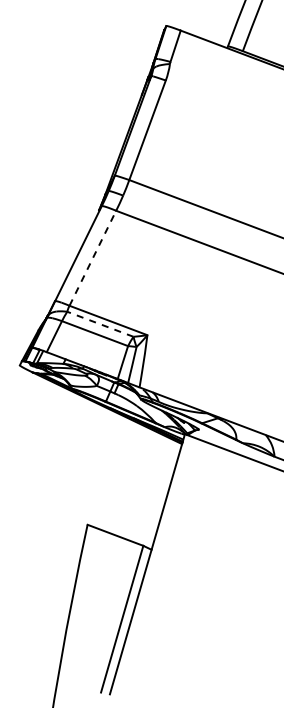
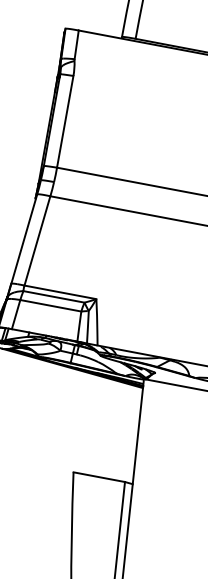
line: (92, 258) -> (37, 241), dashed -> solid
line: (99, 324) -> (53, 297), dashed -> solid

